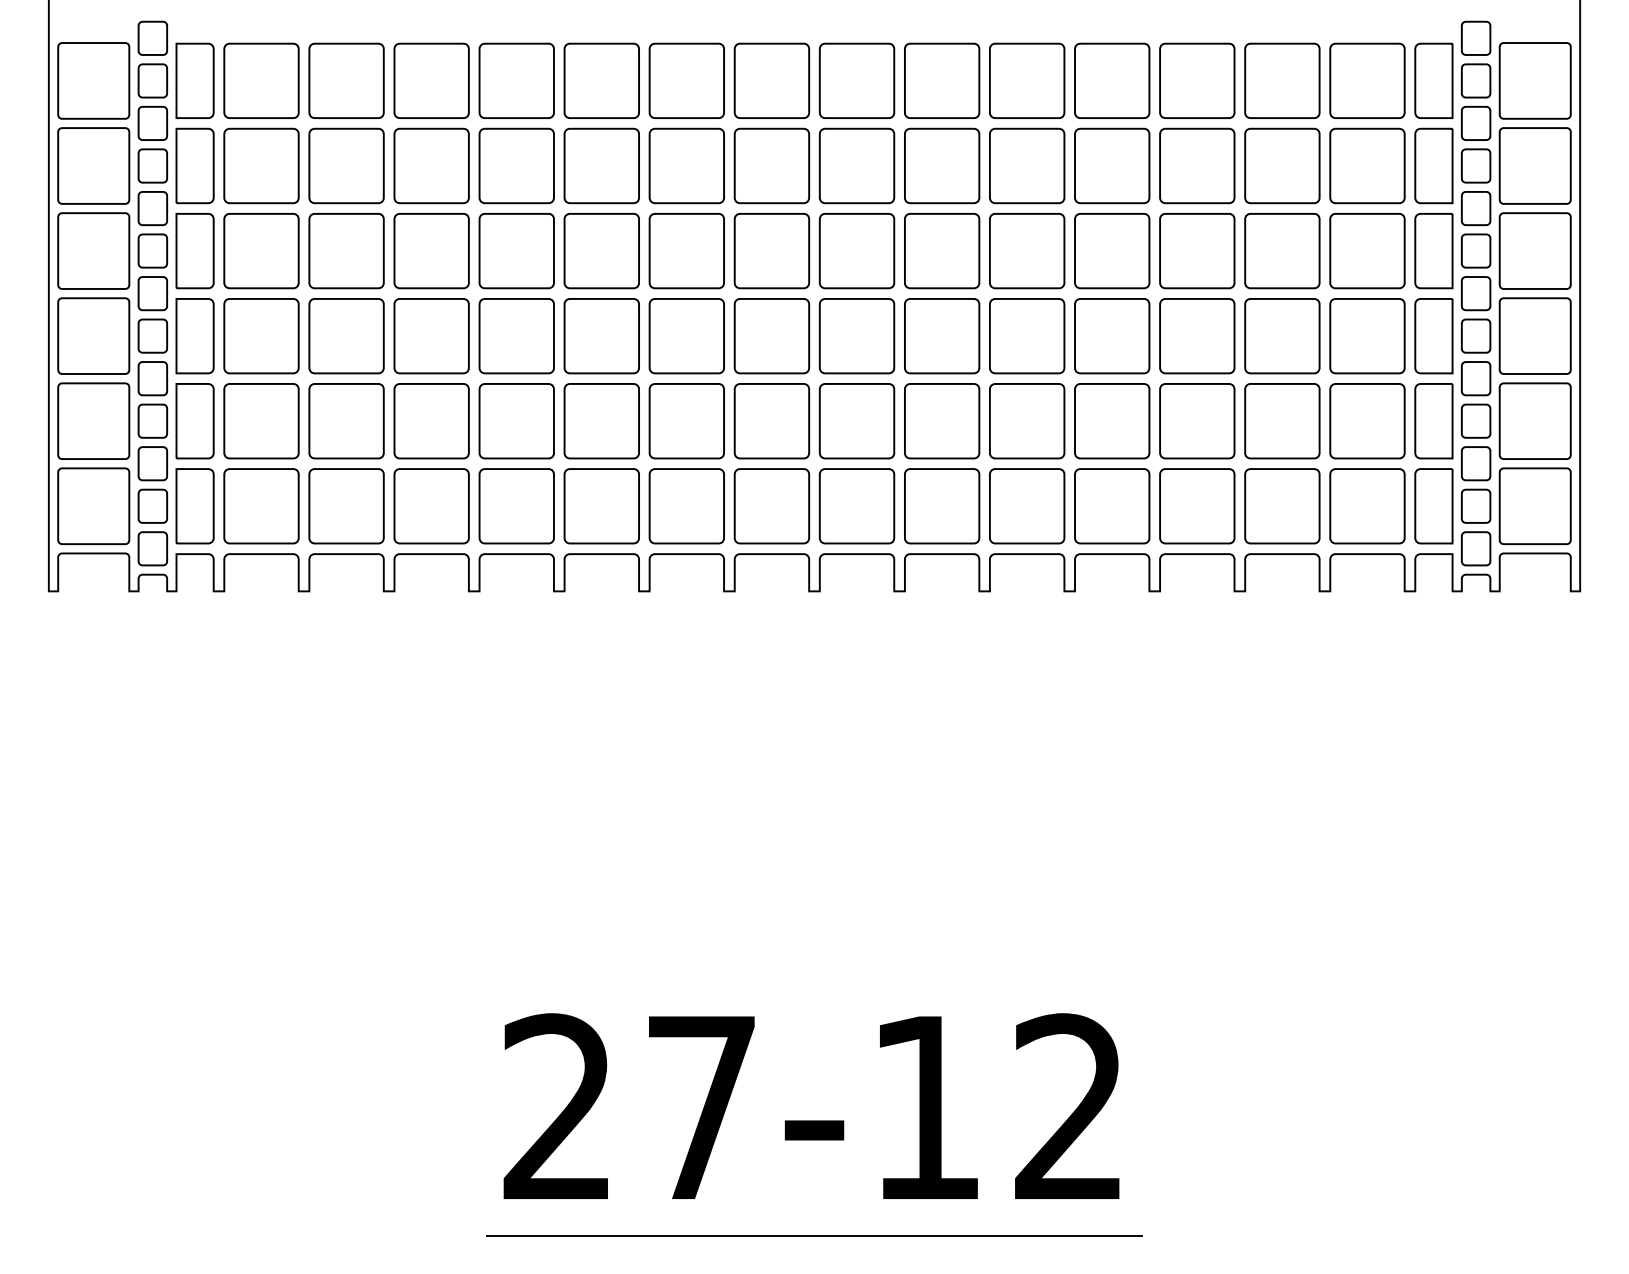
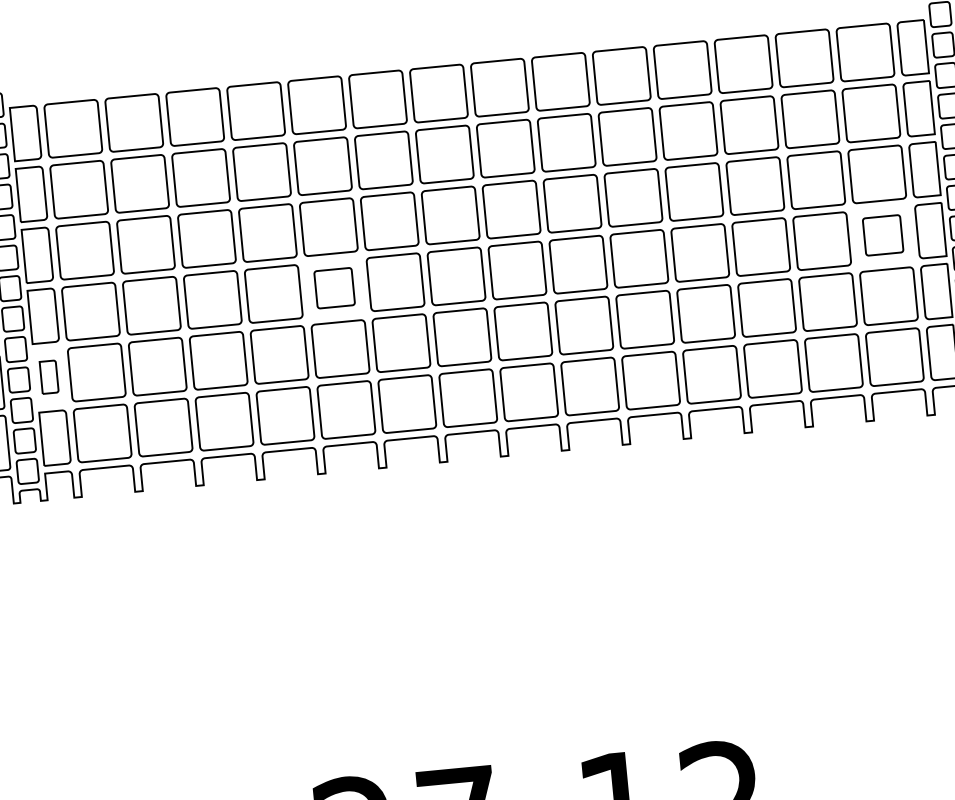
part: (601, 336) -> (334, 288), size x0.7
part: (1367, 336) -> (883, 235), size x0.7
part: (194, 421) -> (48, 377), size x0.6

